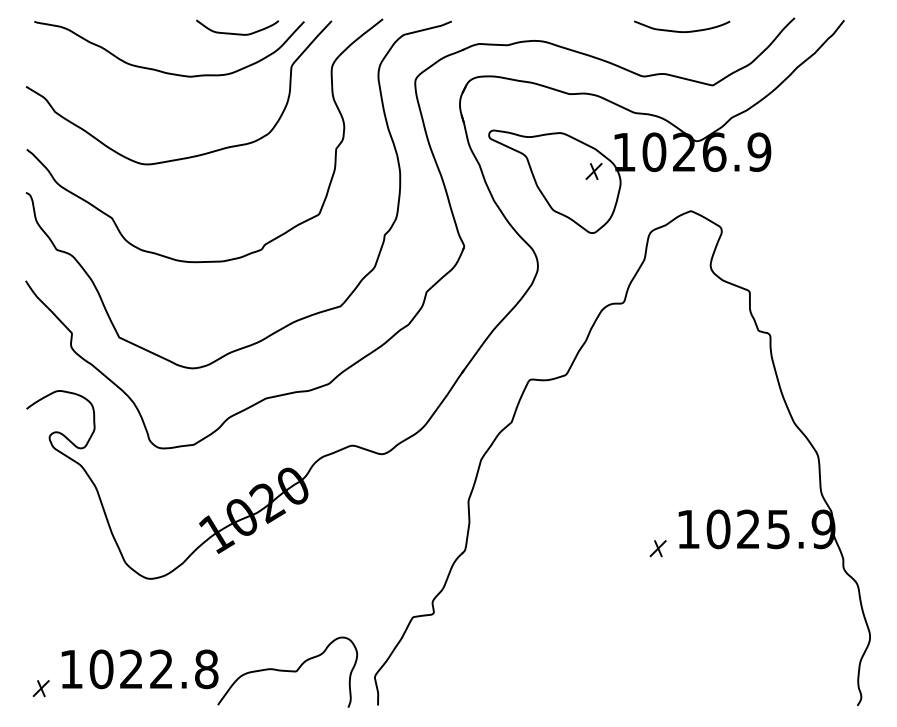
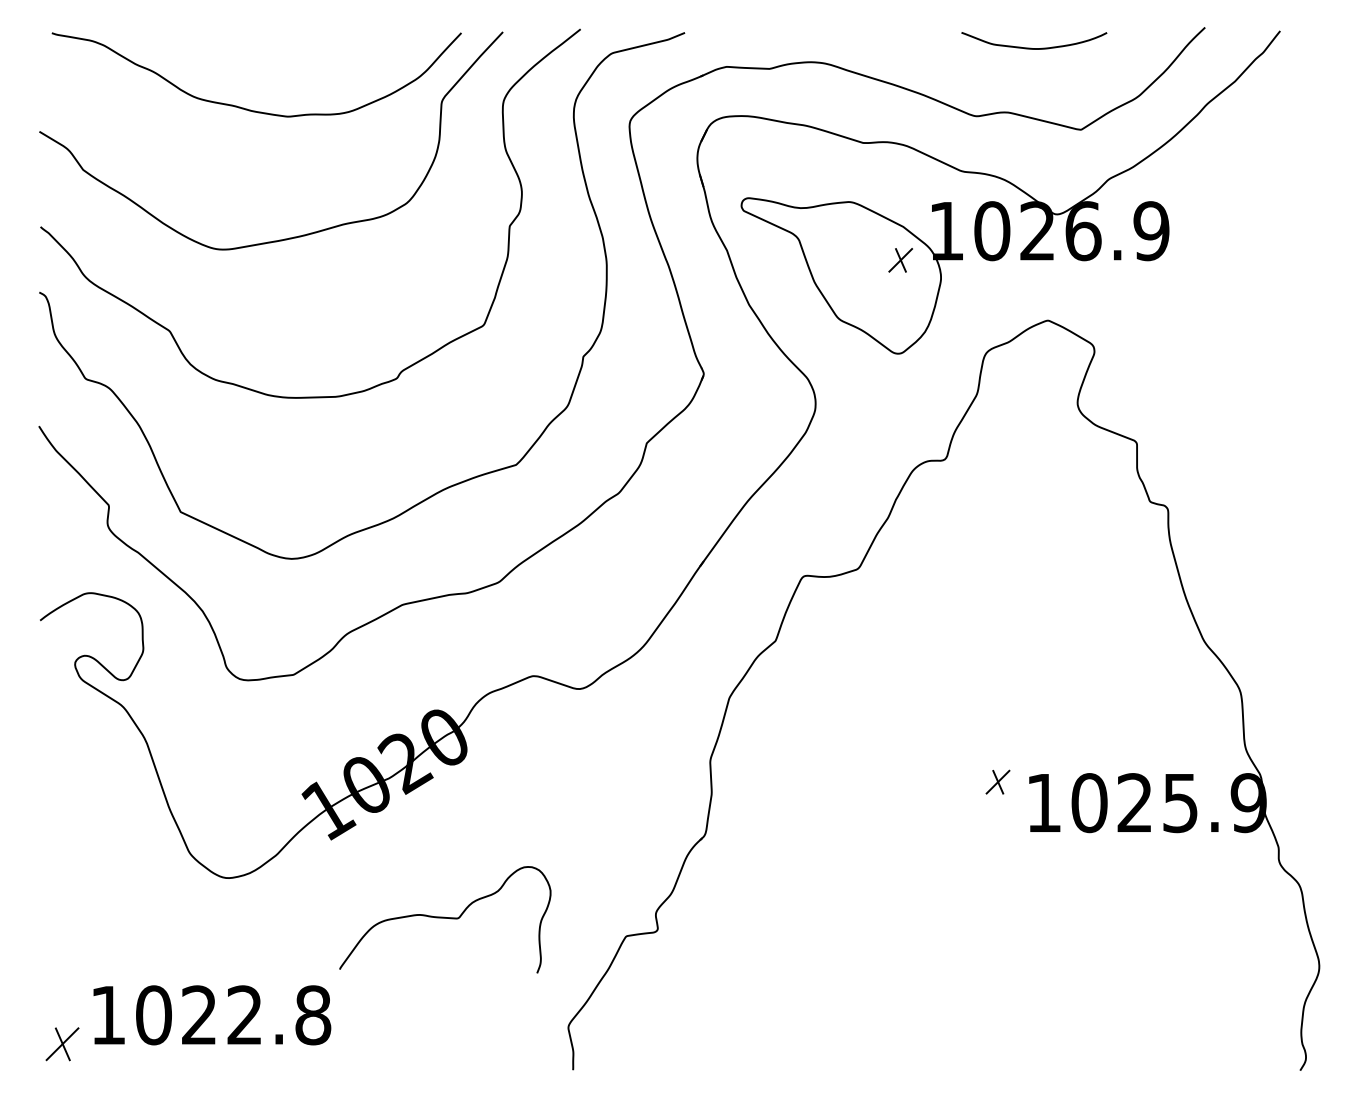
curve: (237, 33) -> (360, 51), removed
part: (657, 548) -> (996, 782), moved
curve: (287, 671) -> (444, 918), moved
part: (40, 688) -> (61, 1044), size x1.4

